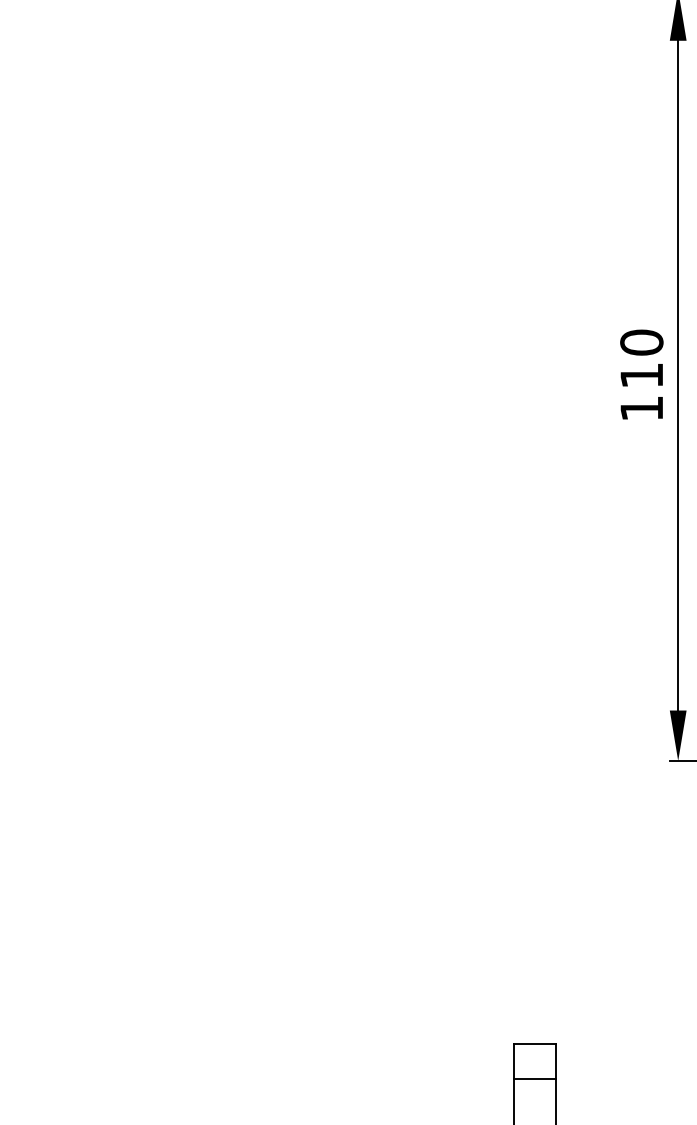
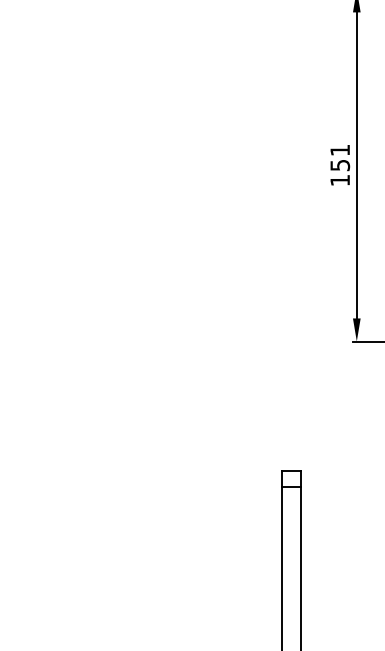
text: (642, 358) -> (340, 157), 110 -> 151

